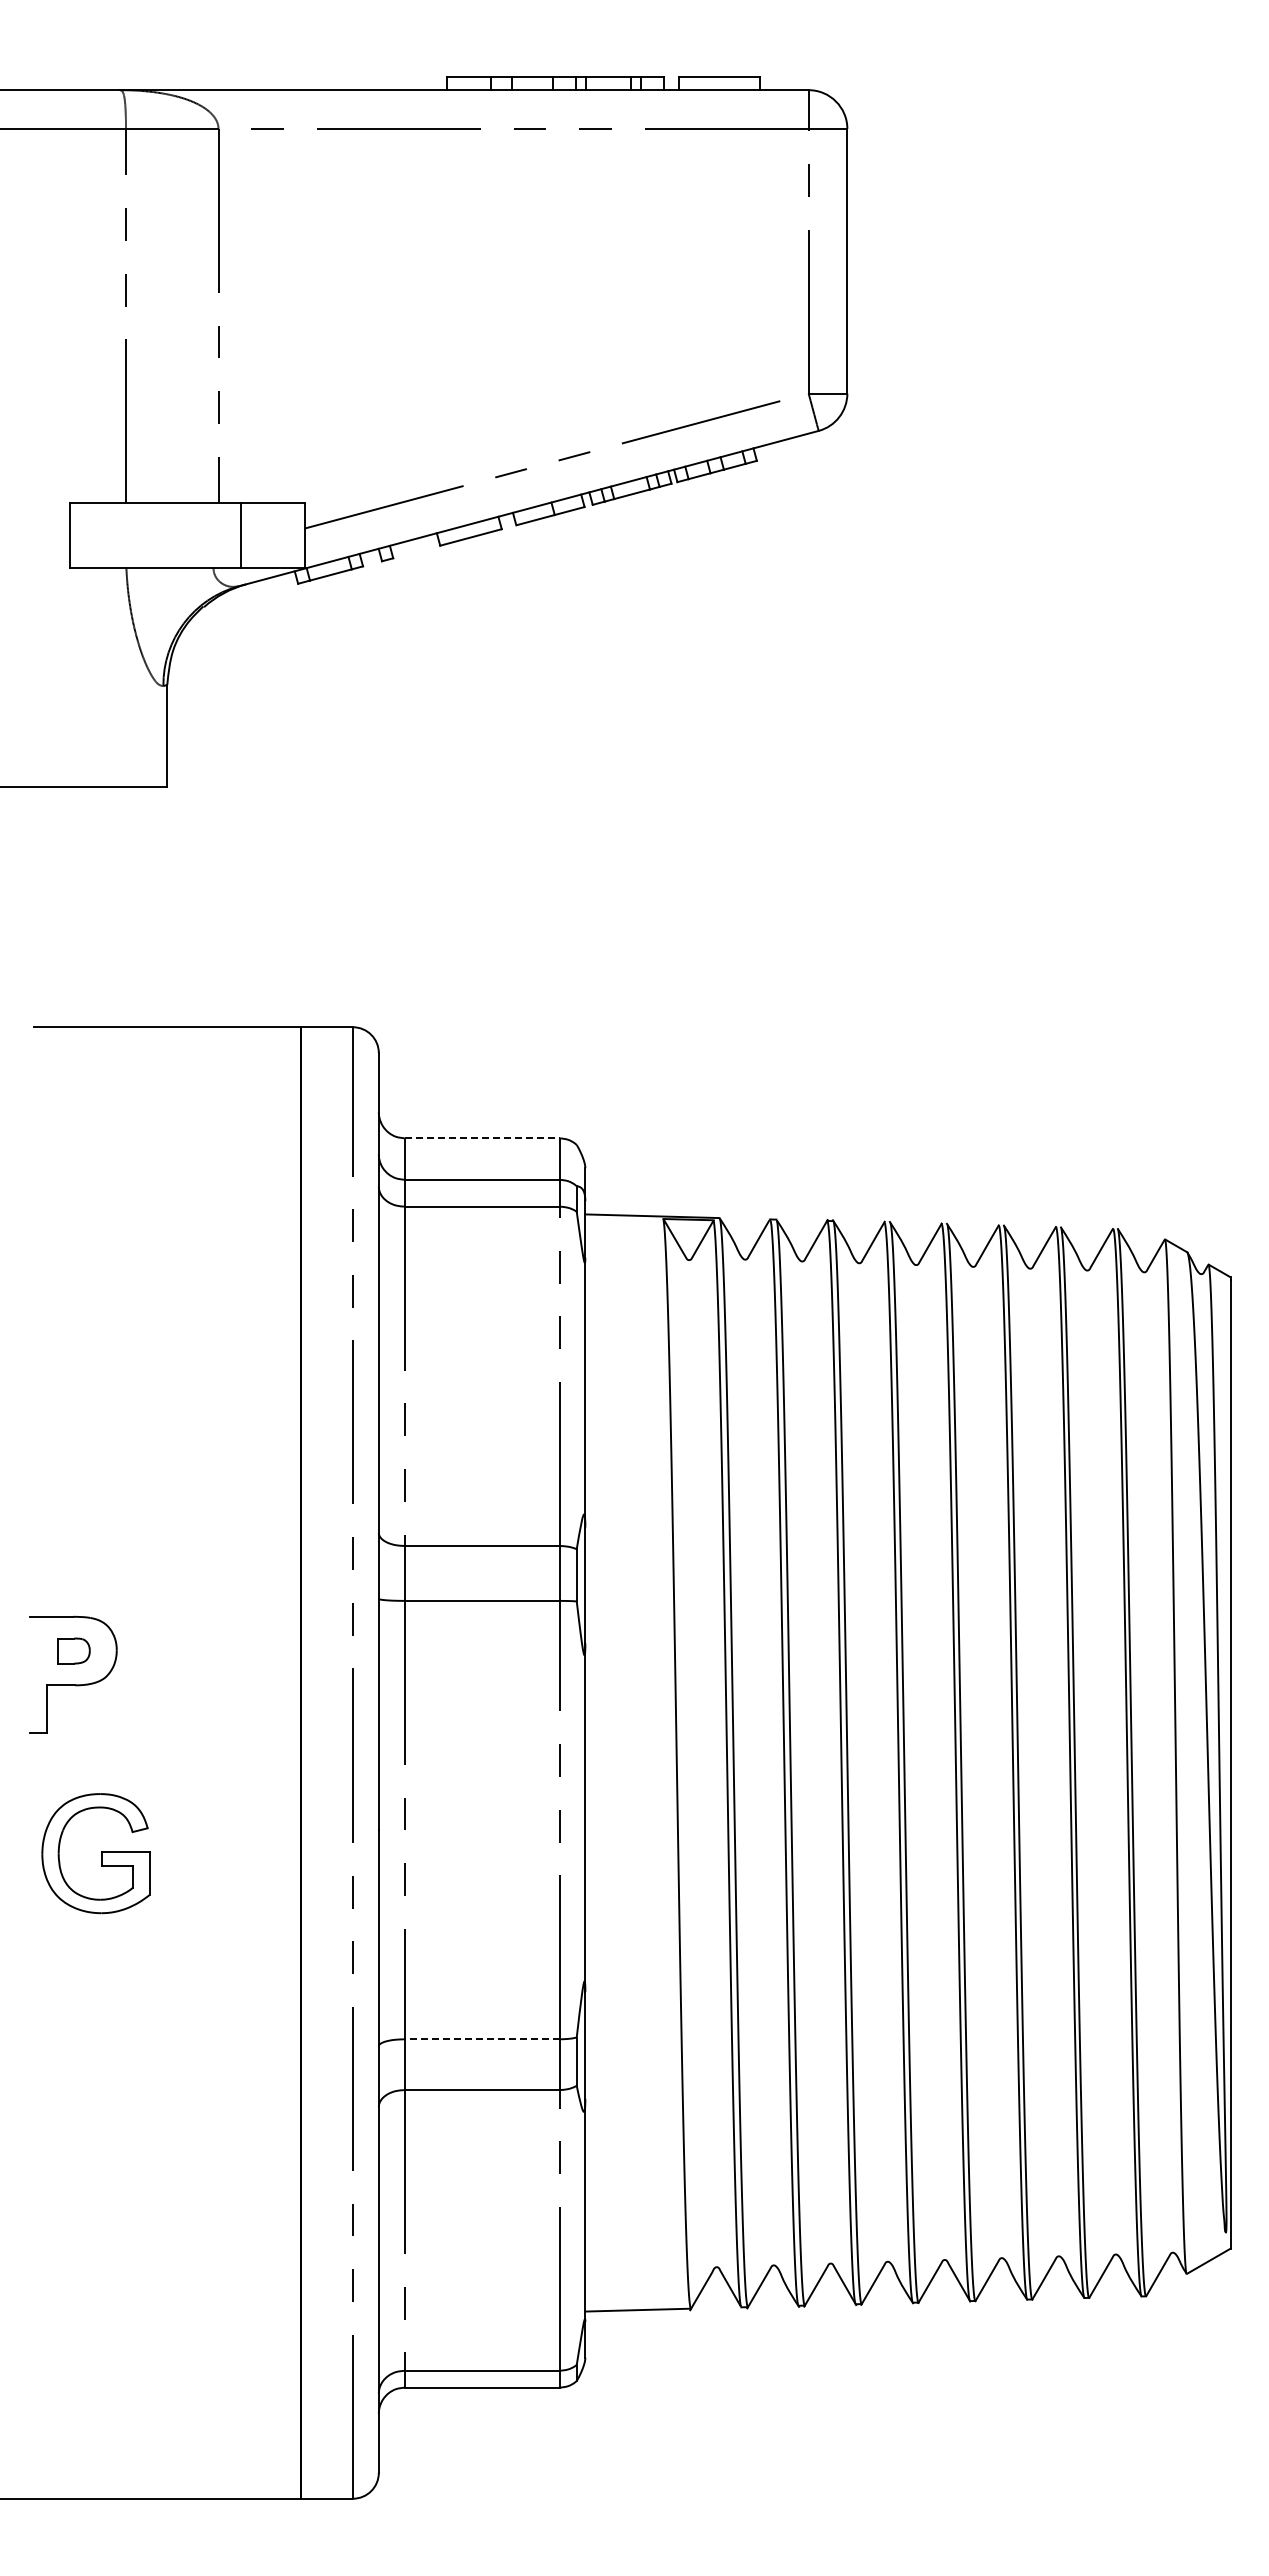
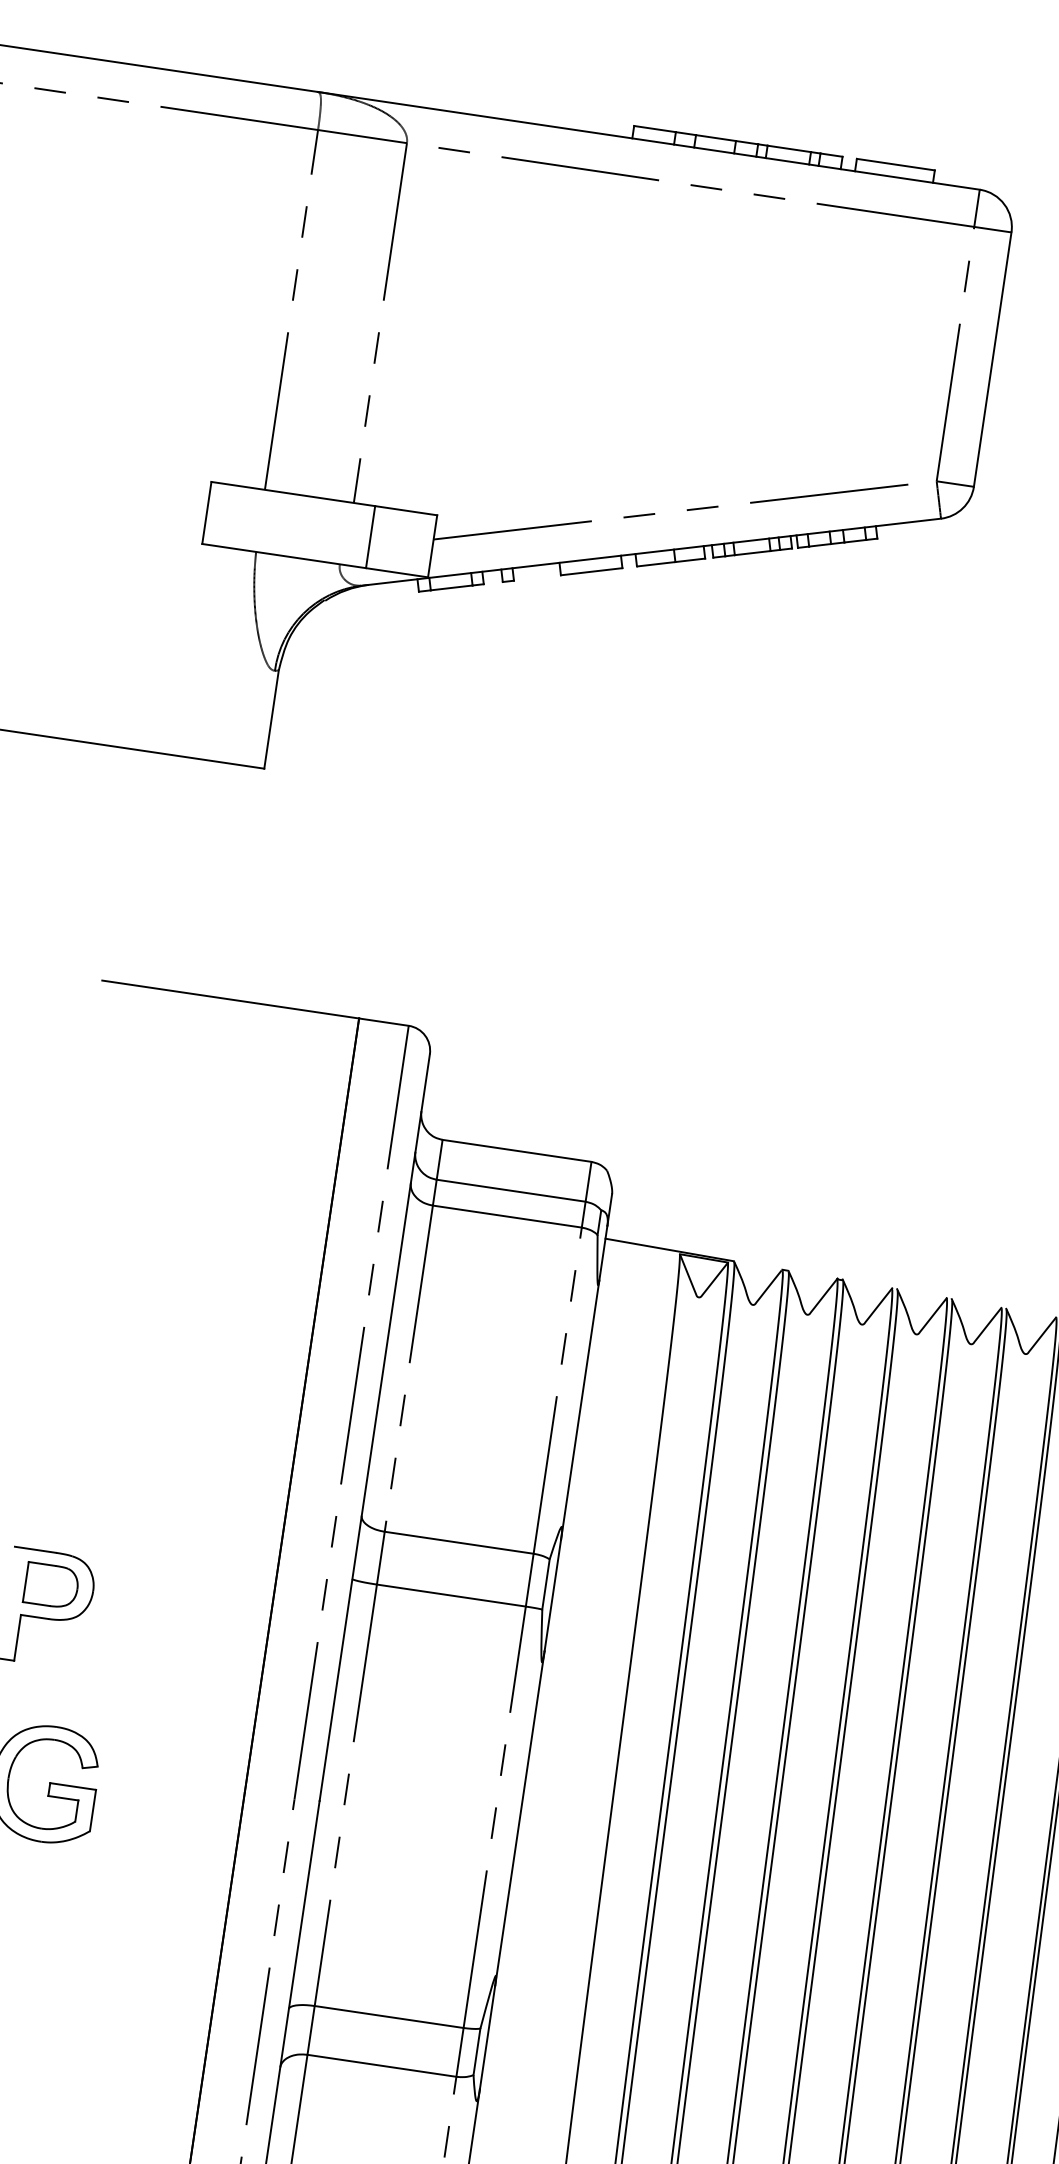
line: (482, 1138) -> (517, 1151), dashed -> solid
part: (73, 1650) -> (51, 1585), size x1.67
line: (481, 2039) -> (388, 2017), dashed -> solid

